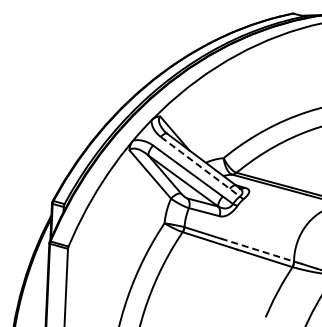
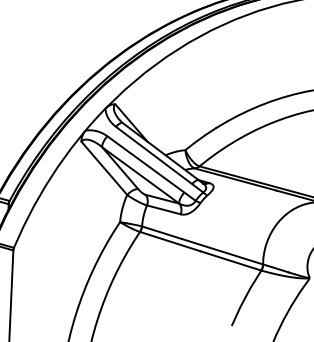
line: (200, 166) -> (159, 159), dashed -> solid
line: (257, 250) -> (222, 252), dashed -> solid

